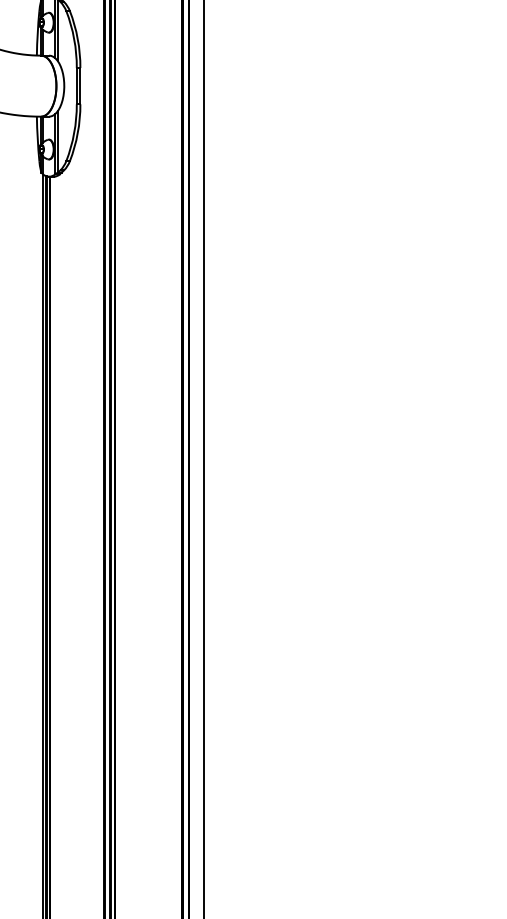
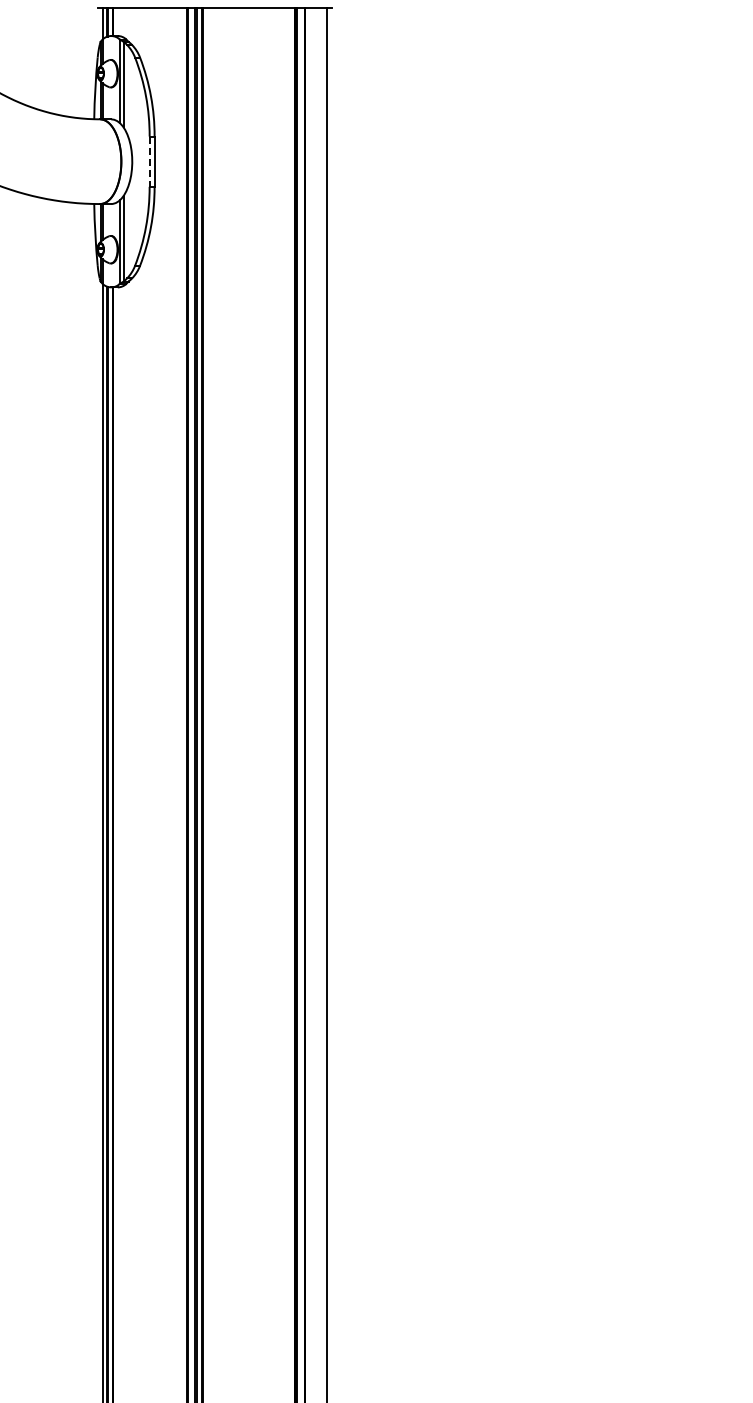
line: (76, 86) -> (149, 162), solid -> dashed

